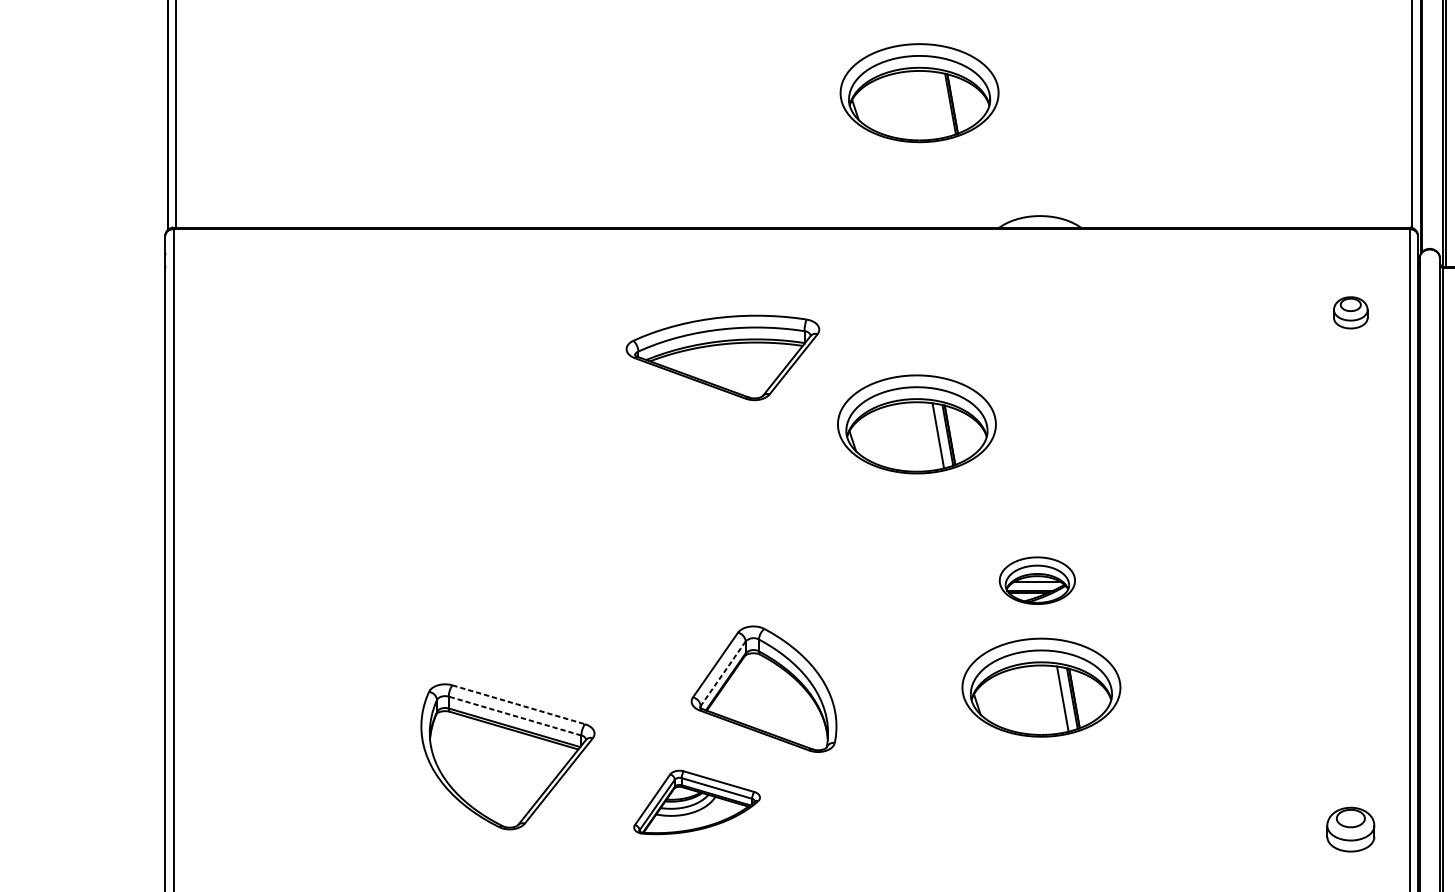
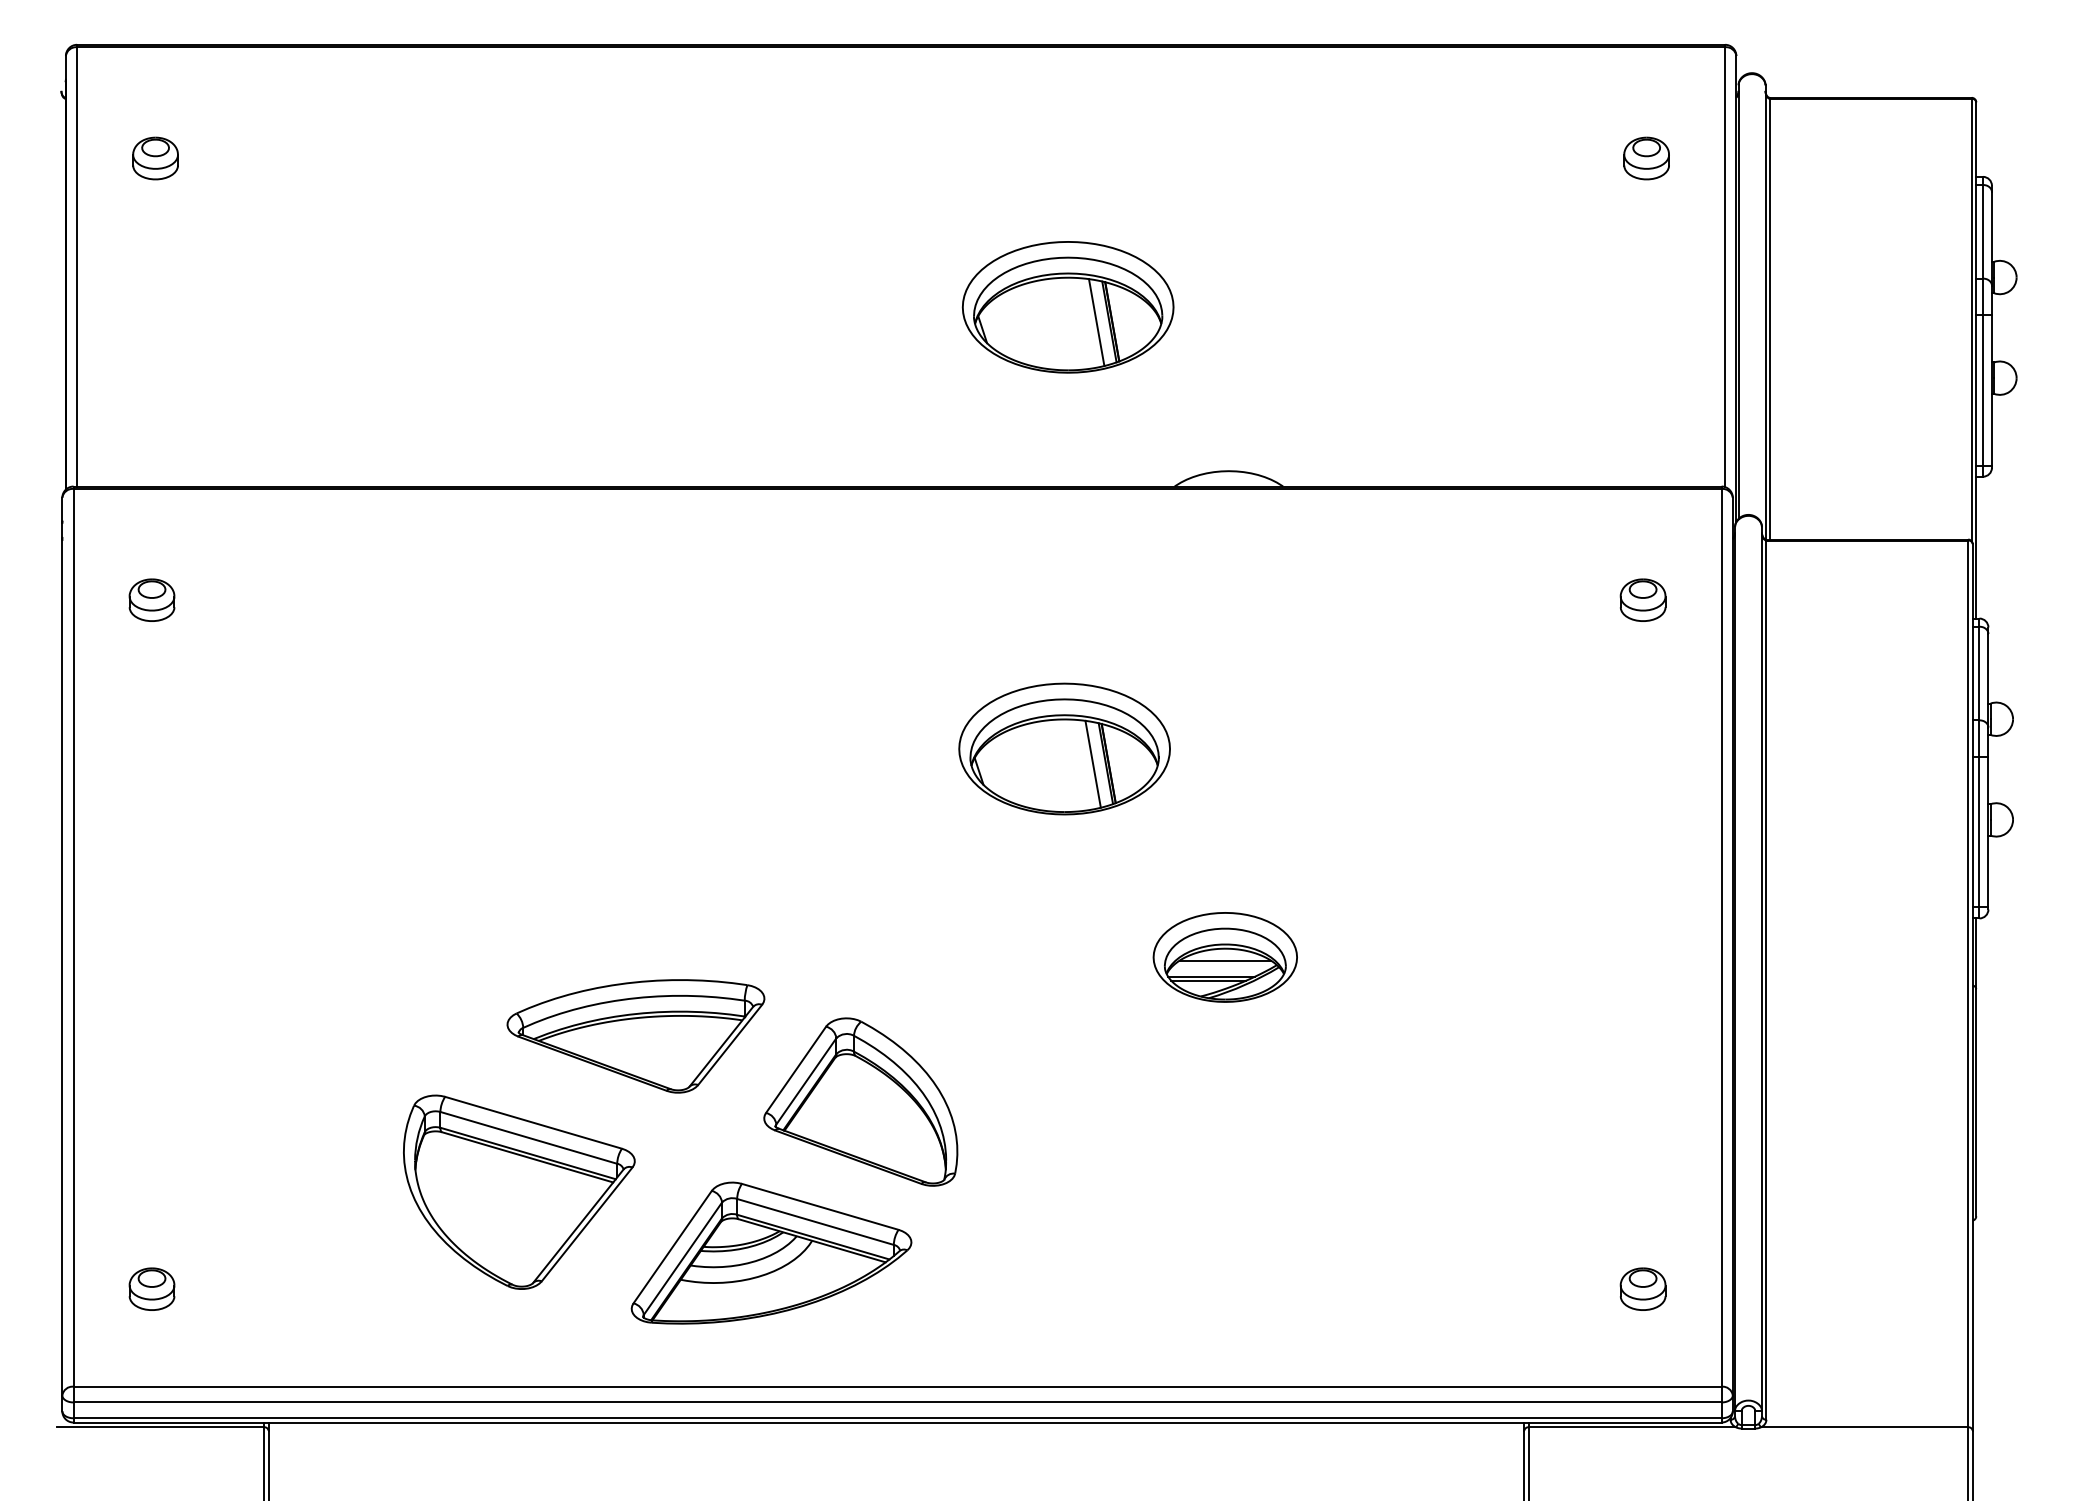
line: (940, 104) -> (1096, 322), added
part: (232, 312) -> (151, 599), added
part: (722, 358) -> (635, 1036), moved
part: (1036, 580) -> (1224, 957), size x1.43
line: (723, 673) -> (806, 1081), dashed -> solid
part: (1041, 687) -> (1230, 1099), removed
line: (519, 704) -> (534, 1122), dashed -> solid
line: (514, 715) -> (528, 1137), dashed -> solid
part: (697, 802) -> (771, 1252), size x1.67
part: (232, 829) -> (151, 1288), added
part: (1350, 829) -> (1642, 1288), size x0.71

